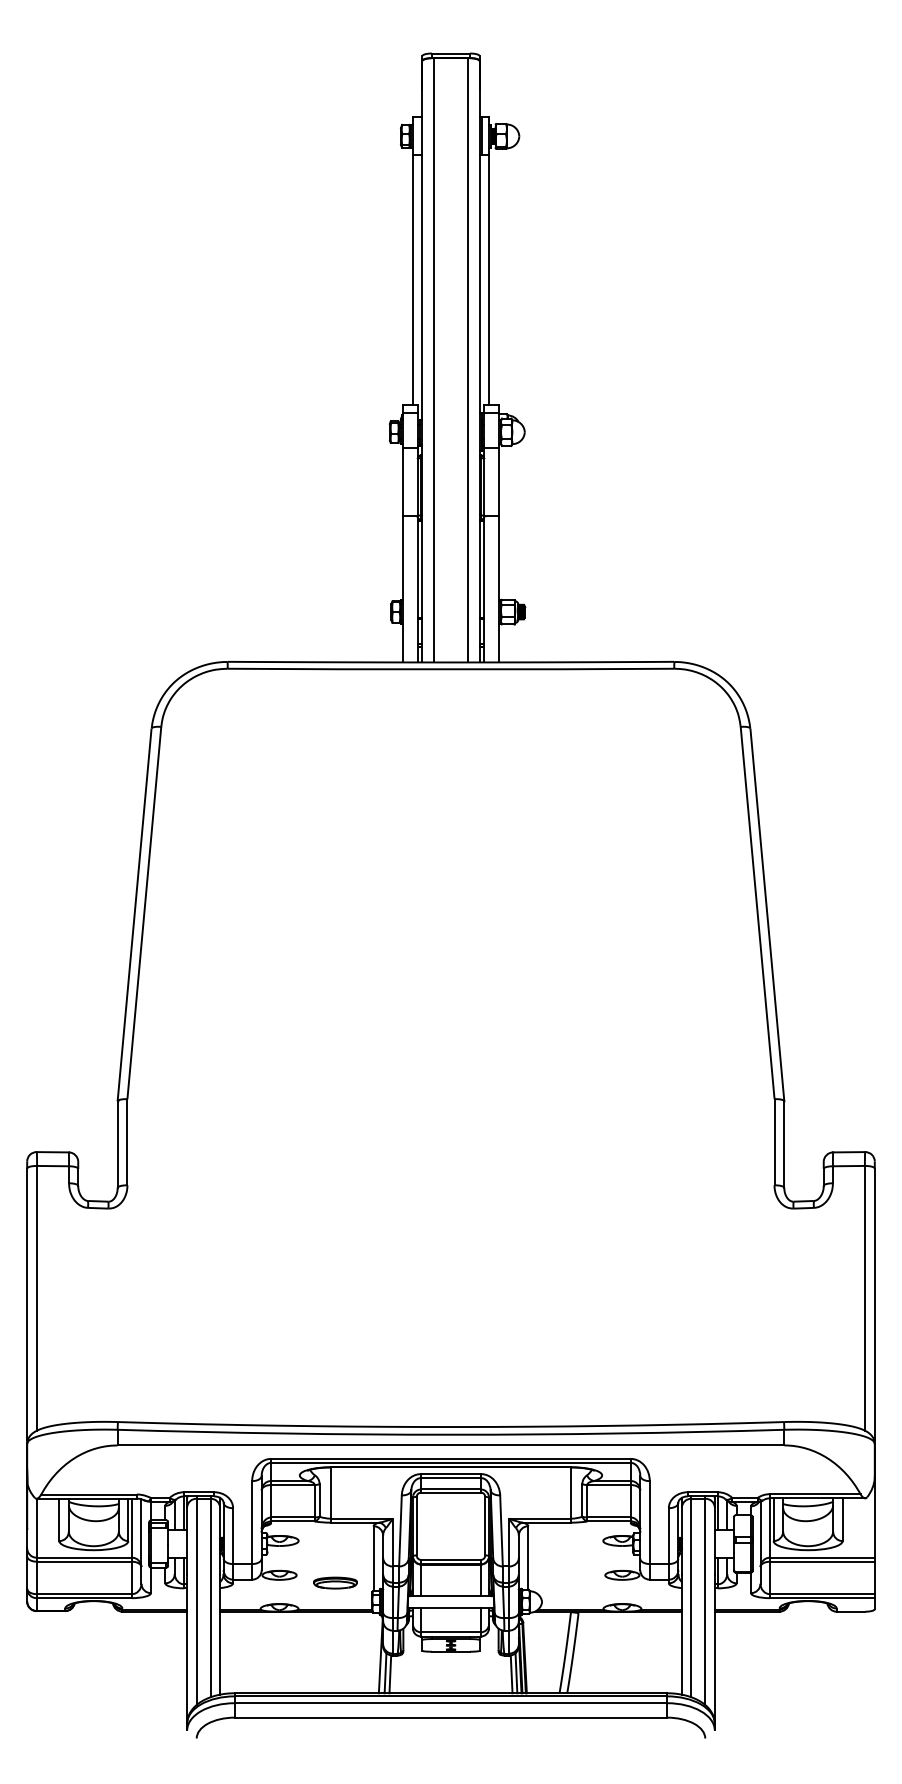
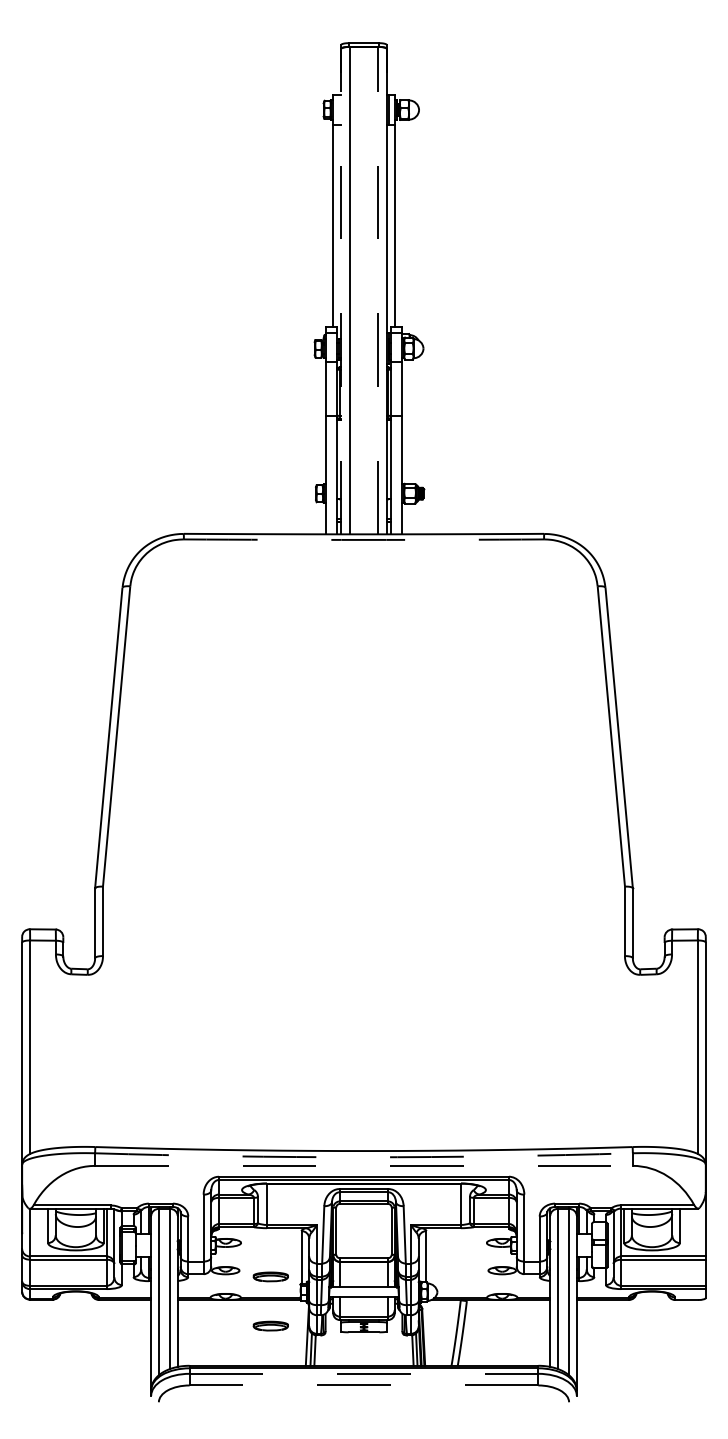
line: (468, 359) -> (378, 289), solid -> dashed
line: (422, 361) -> (341, 291), solid -> dashed
arc: (450, 669) -> (363, 540), solid -> dashed
arc: (450, 1434) -> (363, 1157), solid -> dashed
line: (451, 1445) -> (364, 1165), solid -> dashed
part: (335, 1643) -> (270, 1325), added
line: (451, 1703) -> (364, 1374), solid -> dashed
line: (450, 1717) -> (363, 1385), solid -> dashed

